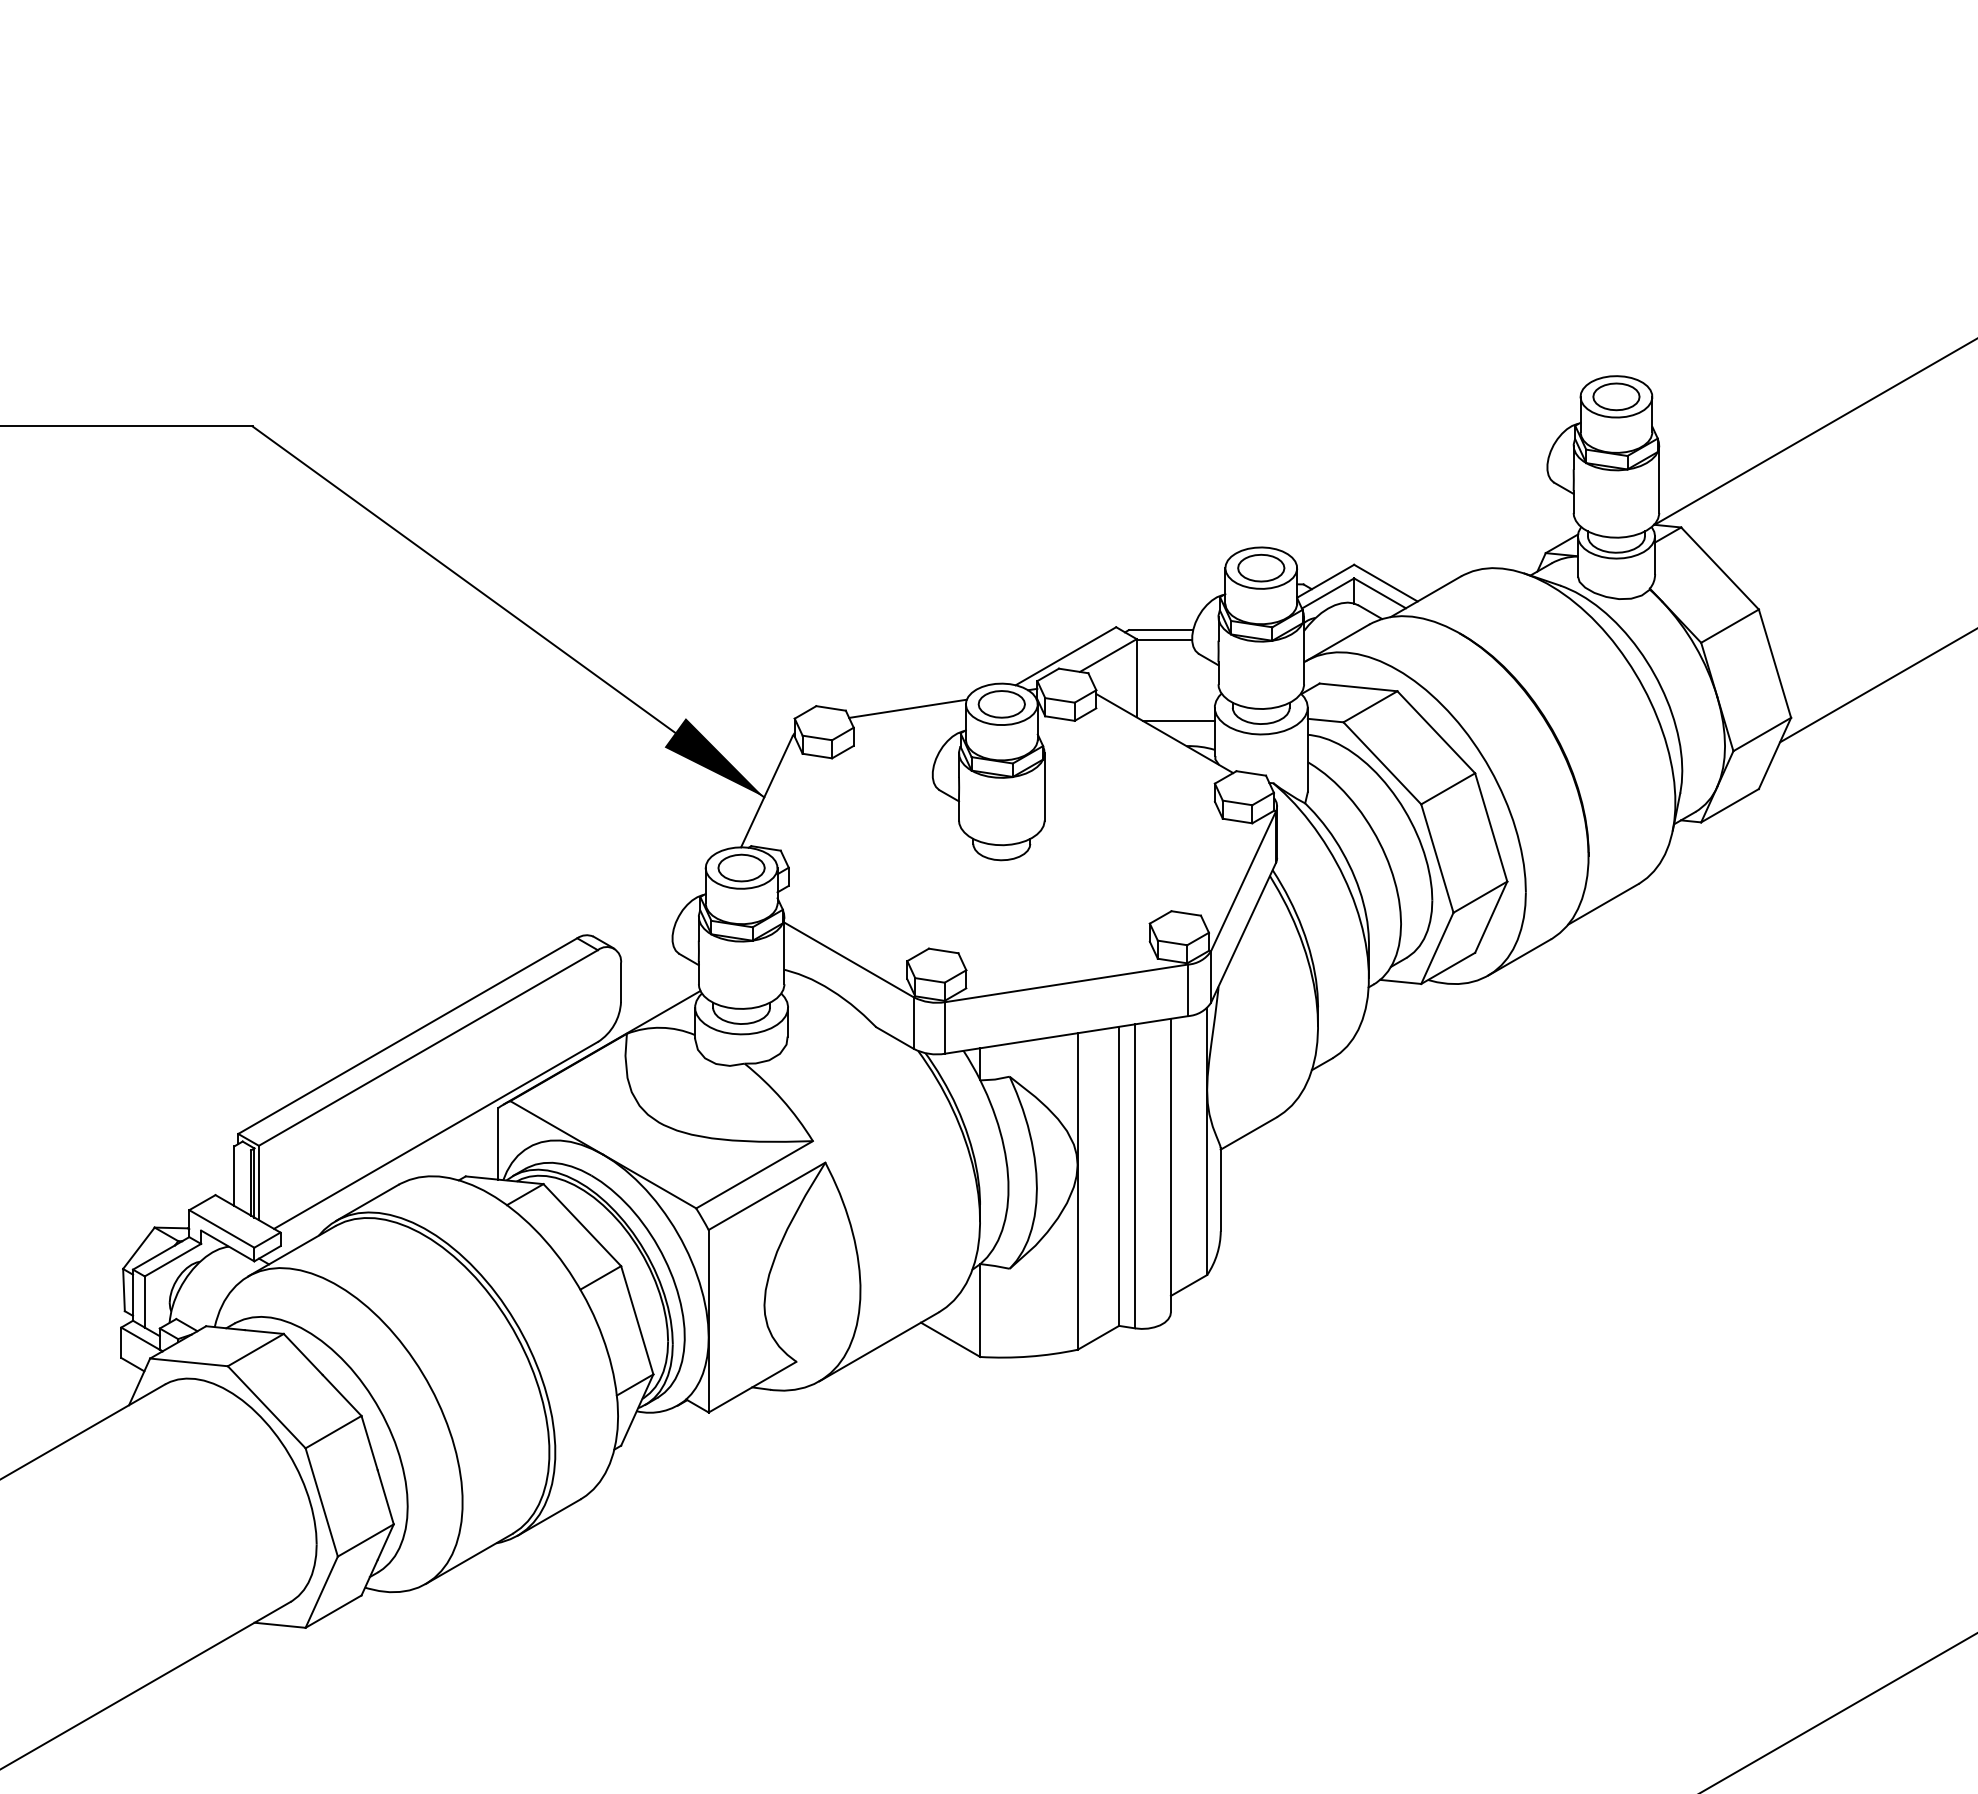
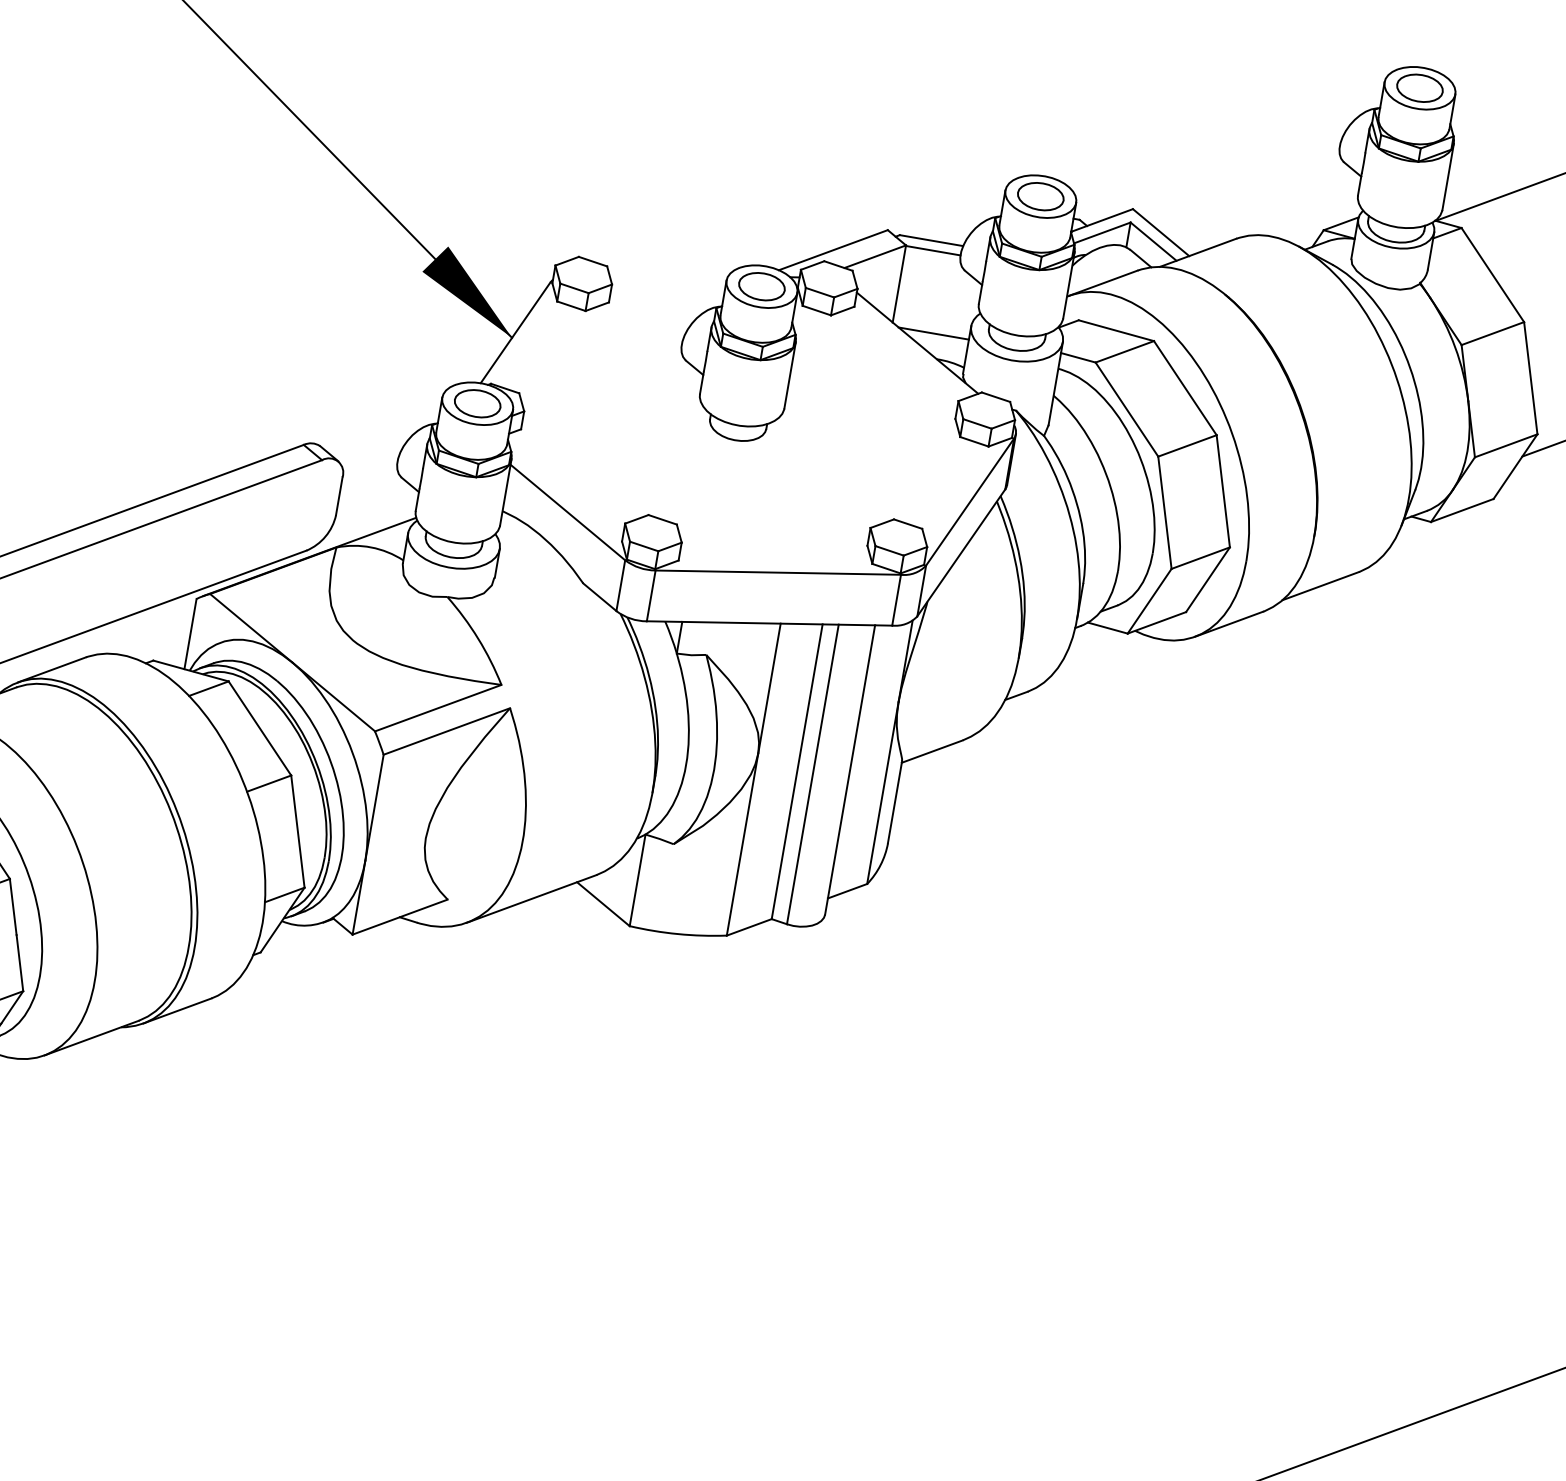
line: (907, 708) -> (668, 274), removed

